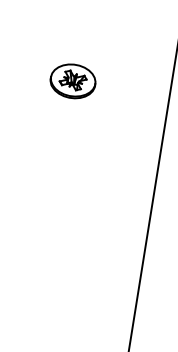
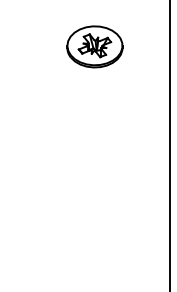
part: (72, 80) -> (94, 46), size x1.6

